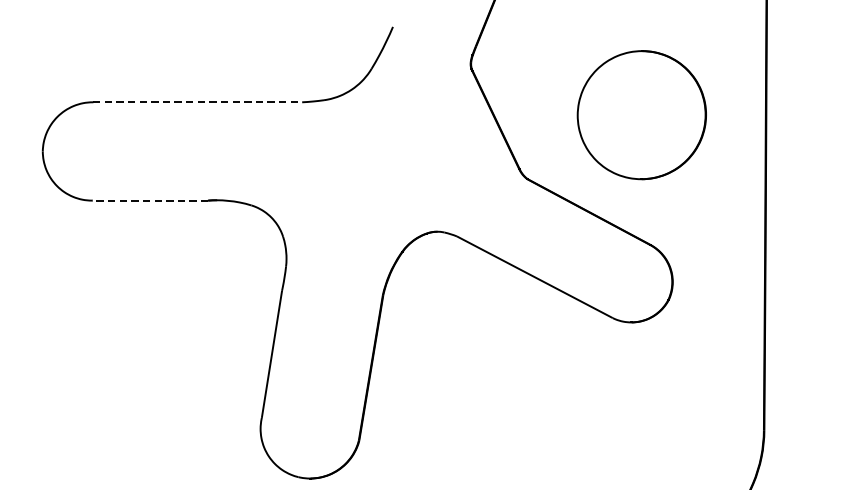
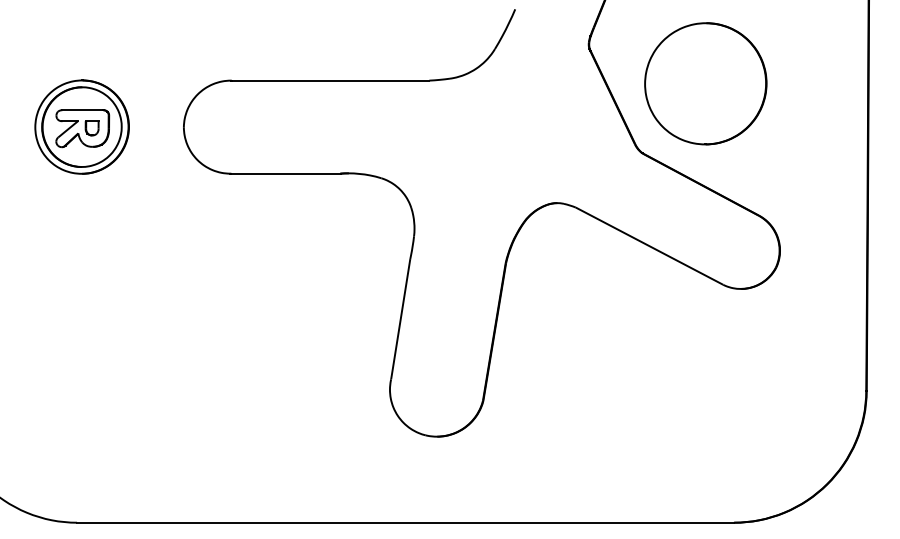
line: (197, 102) -> (330, 80), dashed -> solid
part: (641, 114) -> (705, 83), moved
line: (150, 200) -> (285, 173), dashed -> solid

